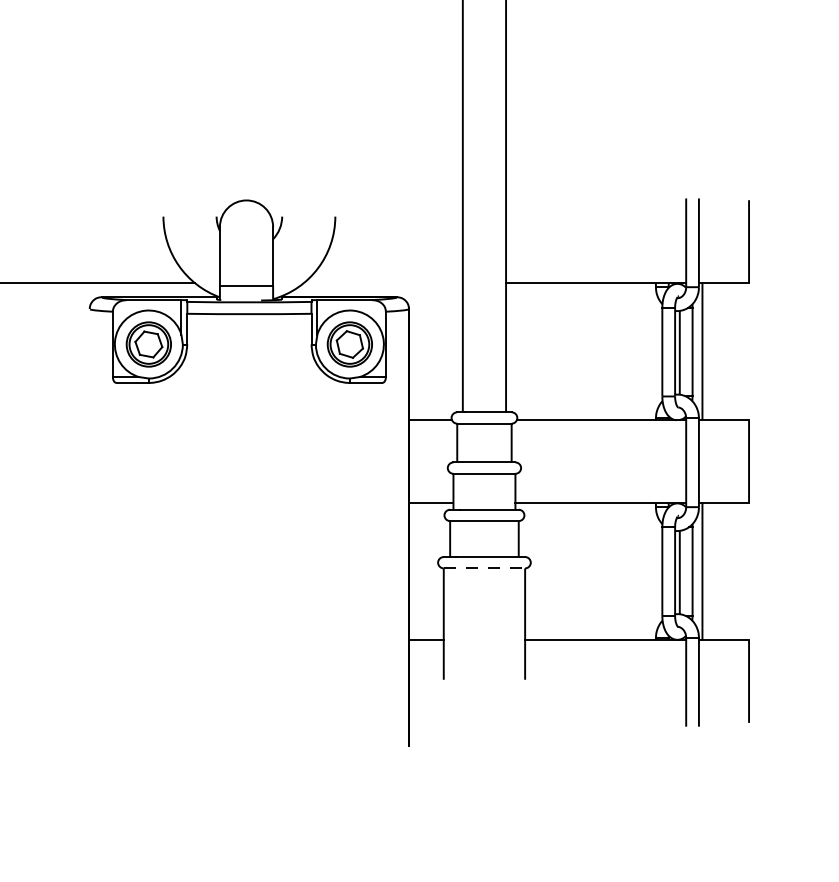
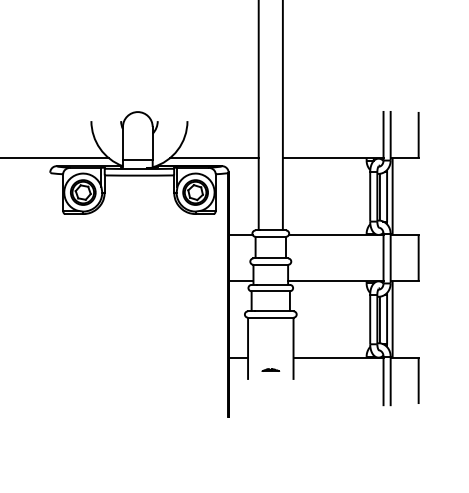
line: (381, 283) -> (213, 158), added
line: (483, 568) -> (270, 317), dashed -> solid
line: (483, 661) -> (270, 369), added

